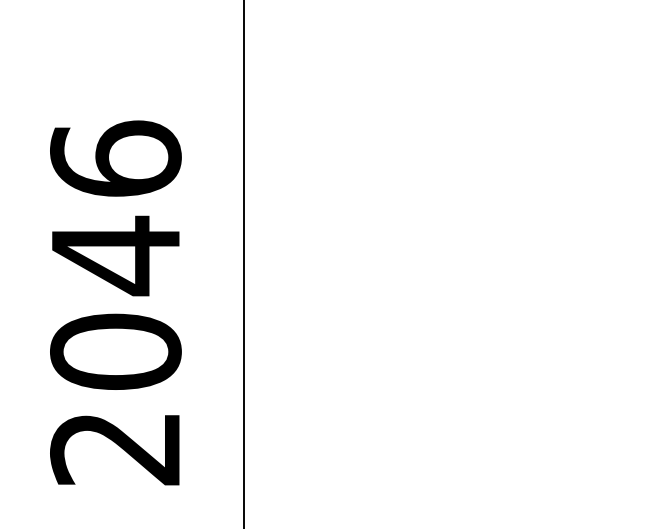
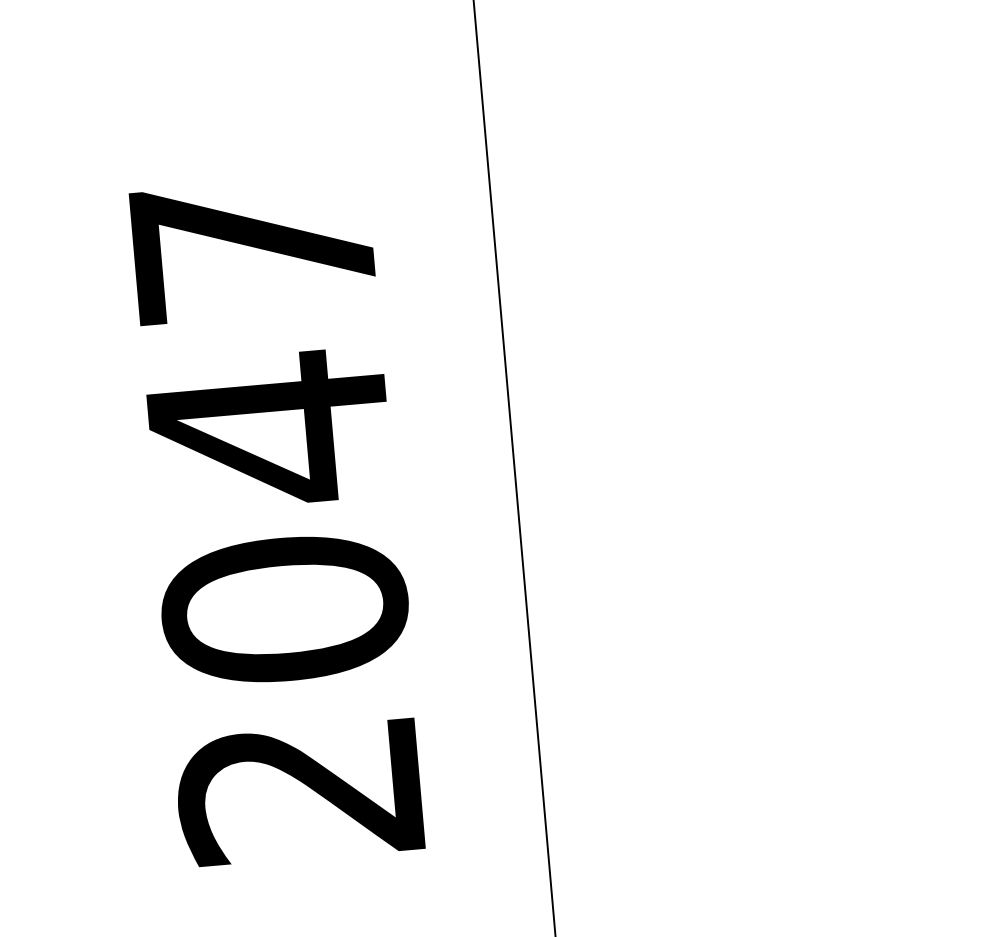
text: (115, 158) -> (252, 247), 2046 -> 2047

